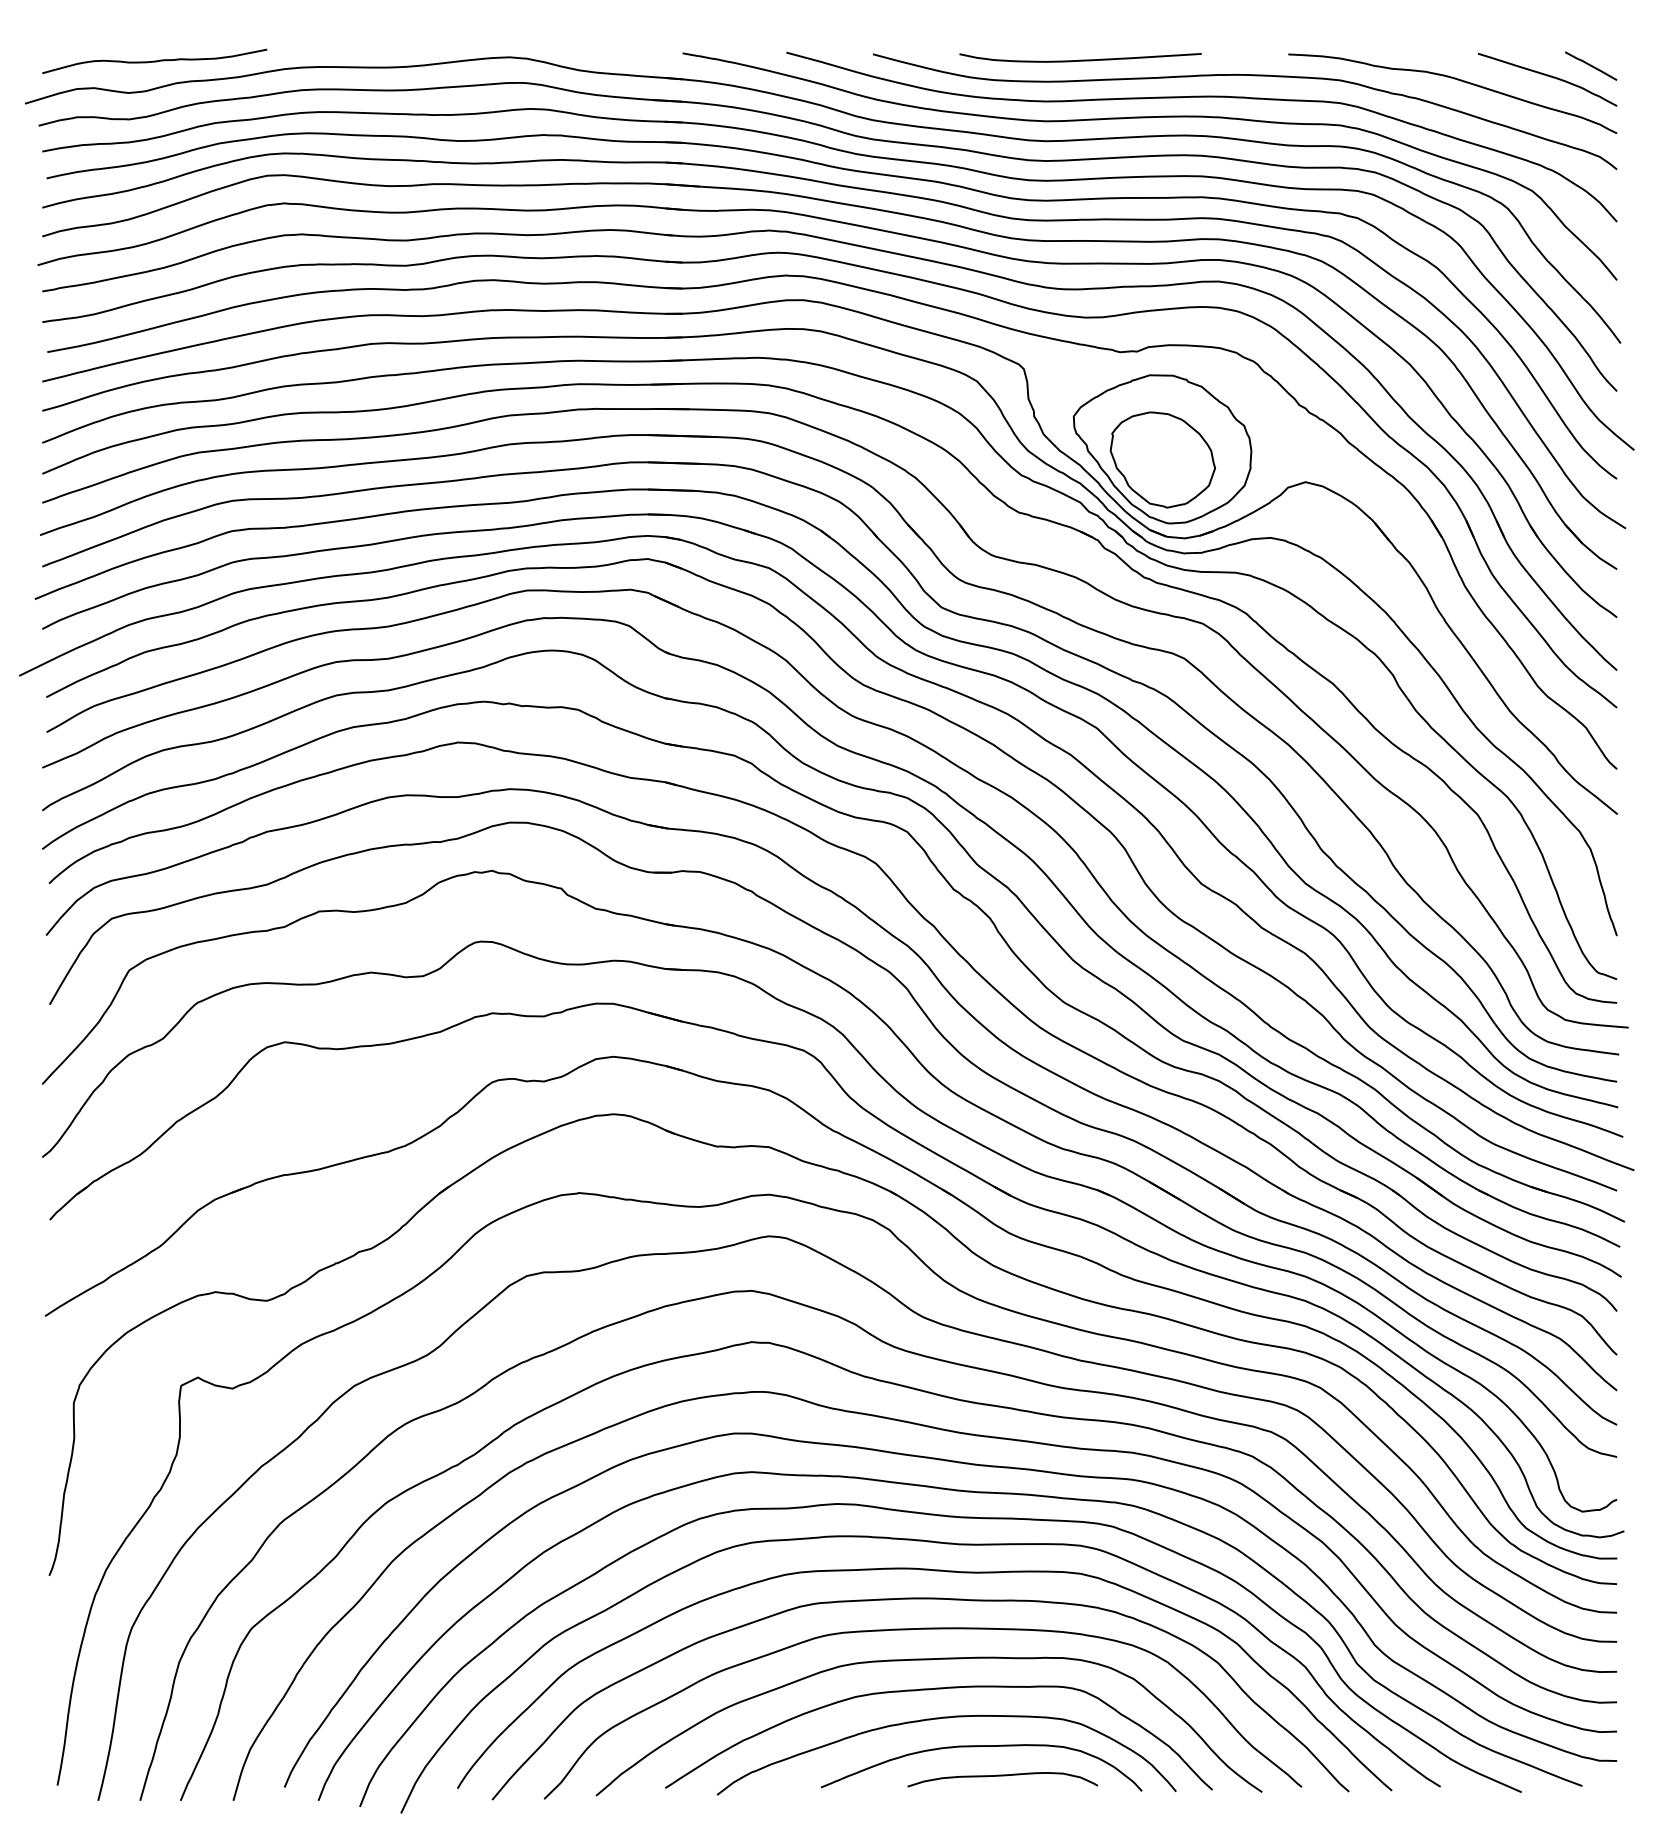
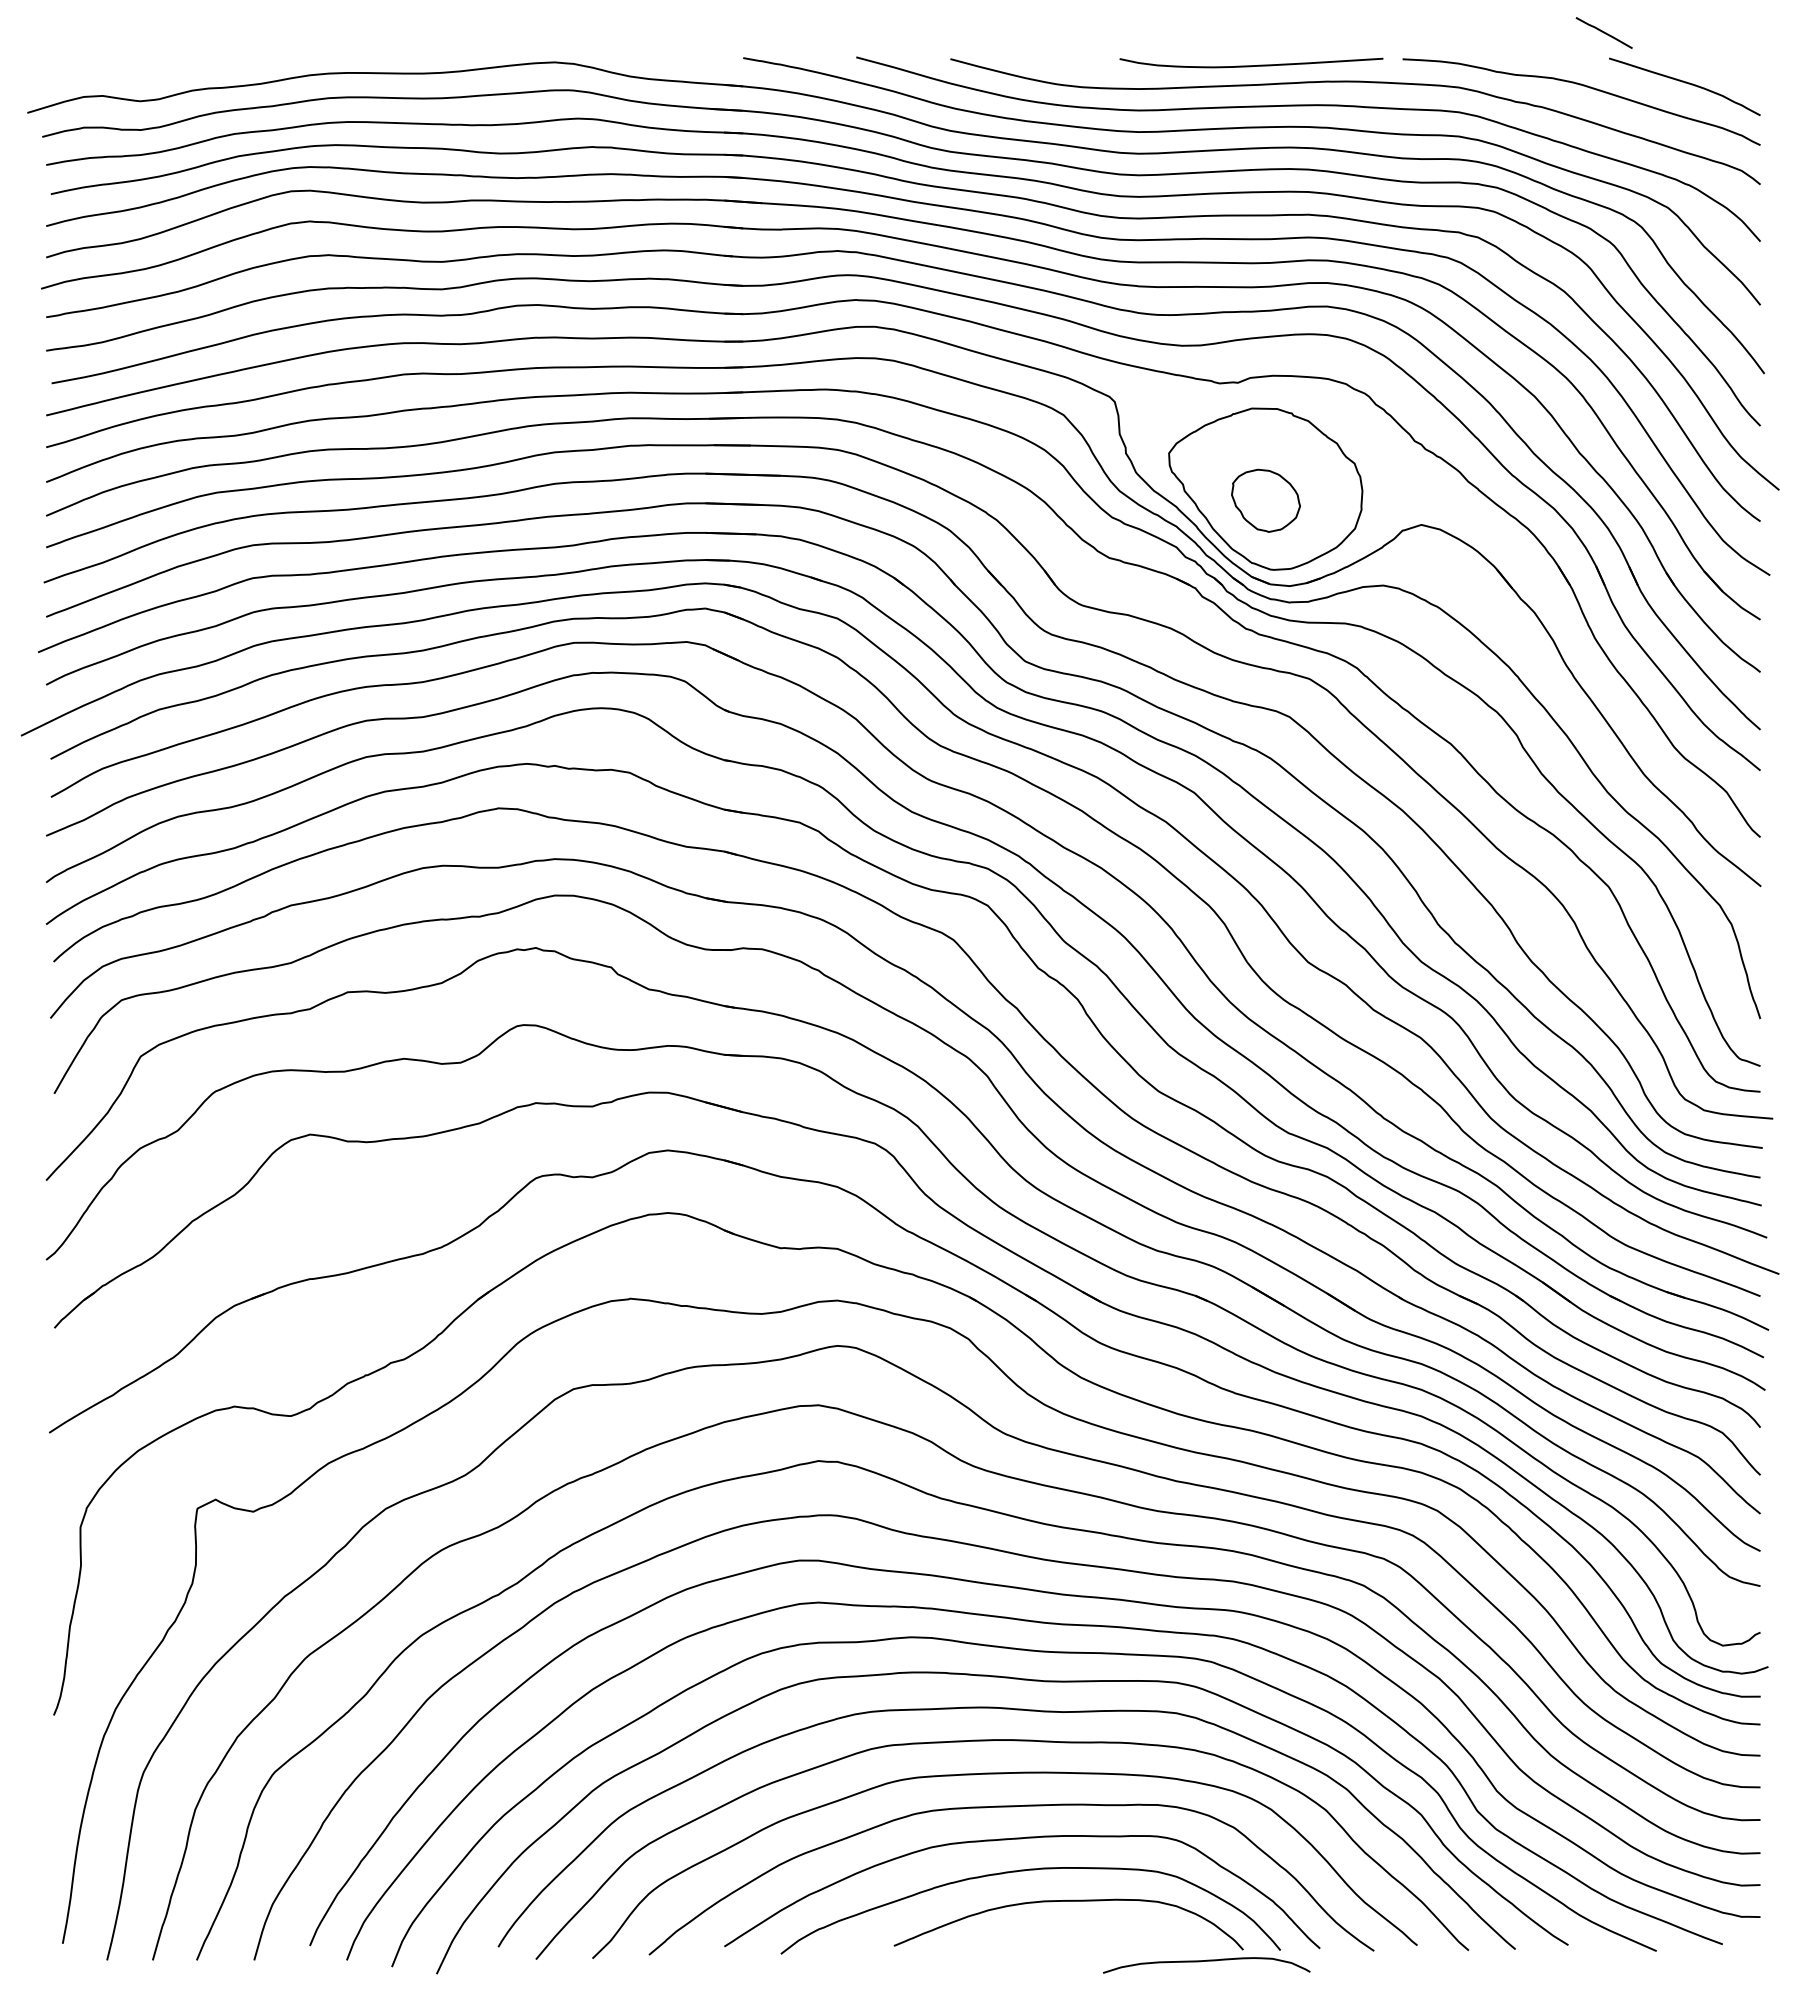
curve: (1080, 60) -> (1251, 65), moved
curve: (154, 61) -> (168, 66), removed
line: (1590, 65) -> (1603, 32), moved
part: (1162, 459) -> (1265, 500), size x0.6
curve: (1002, 1776) -> (1206, 1961), moved

